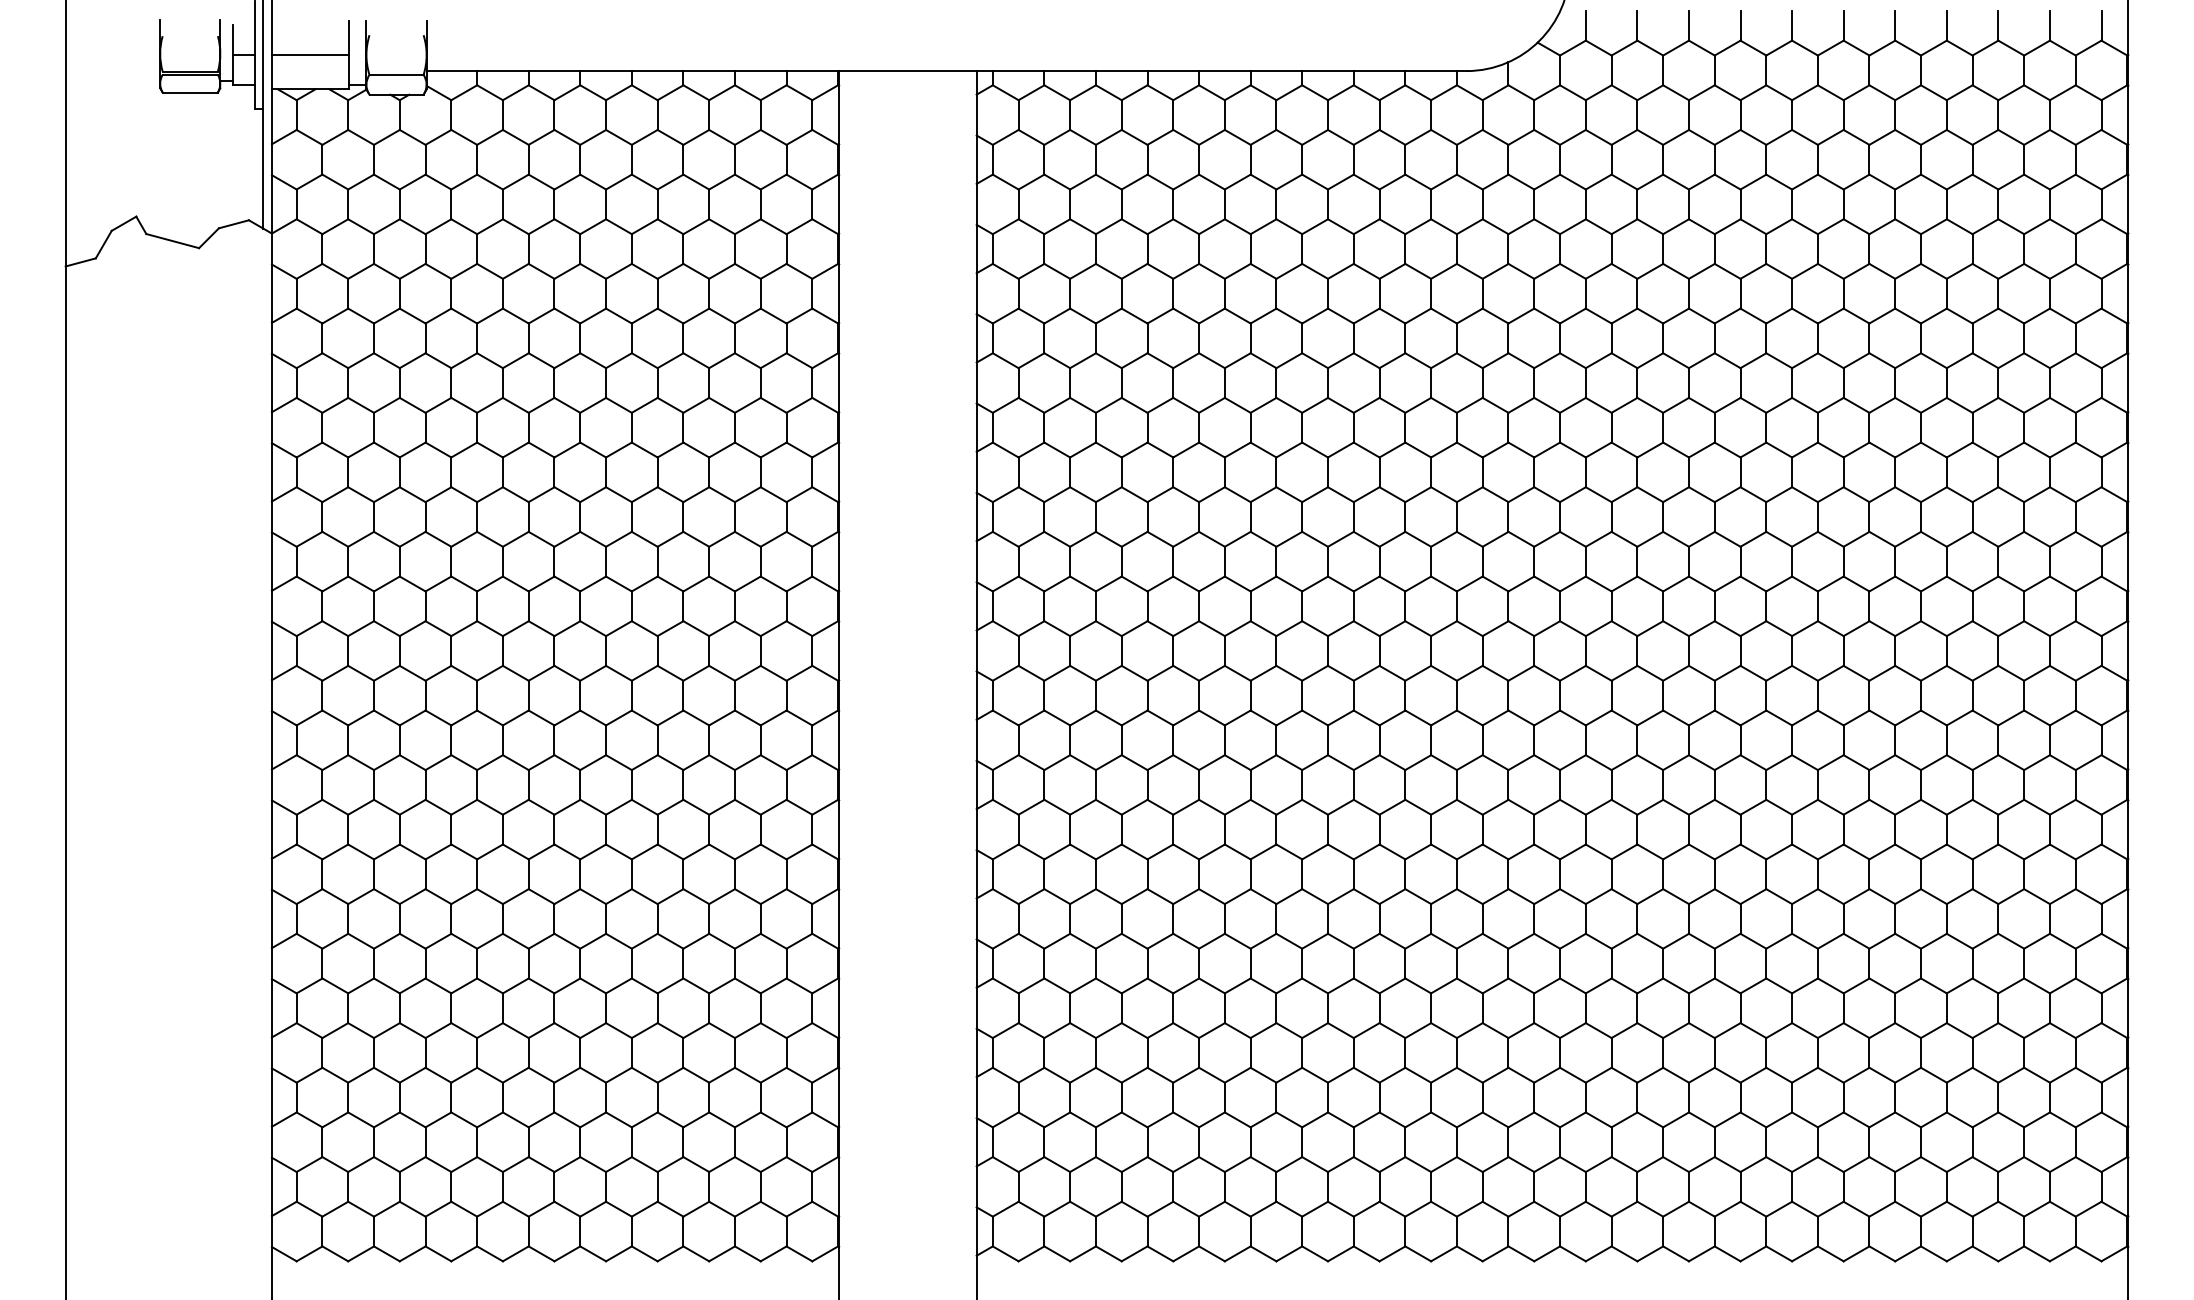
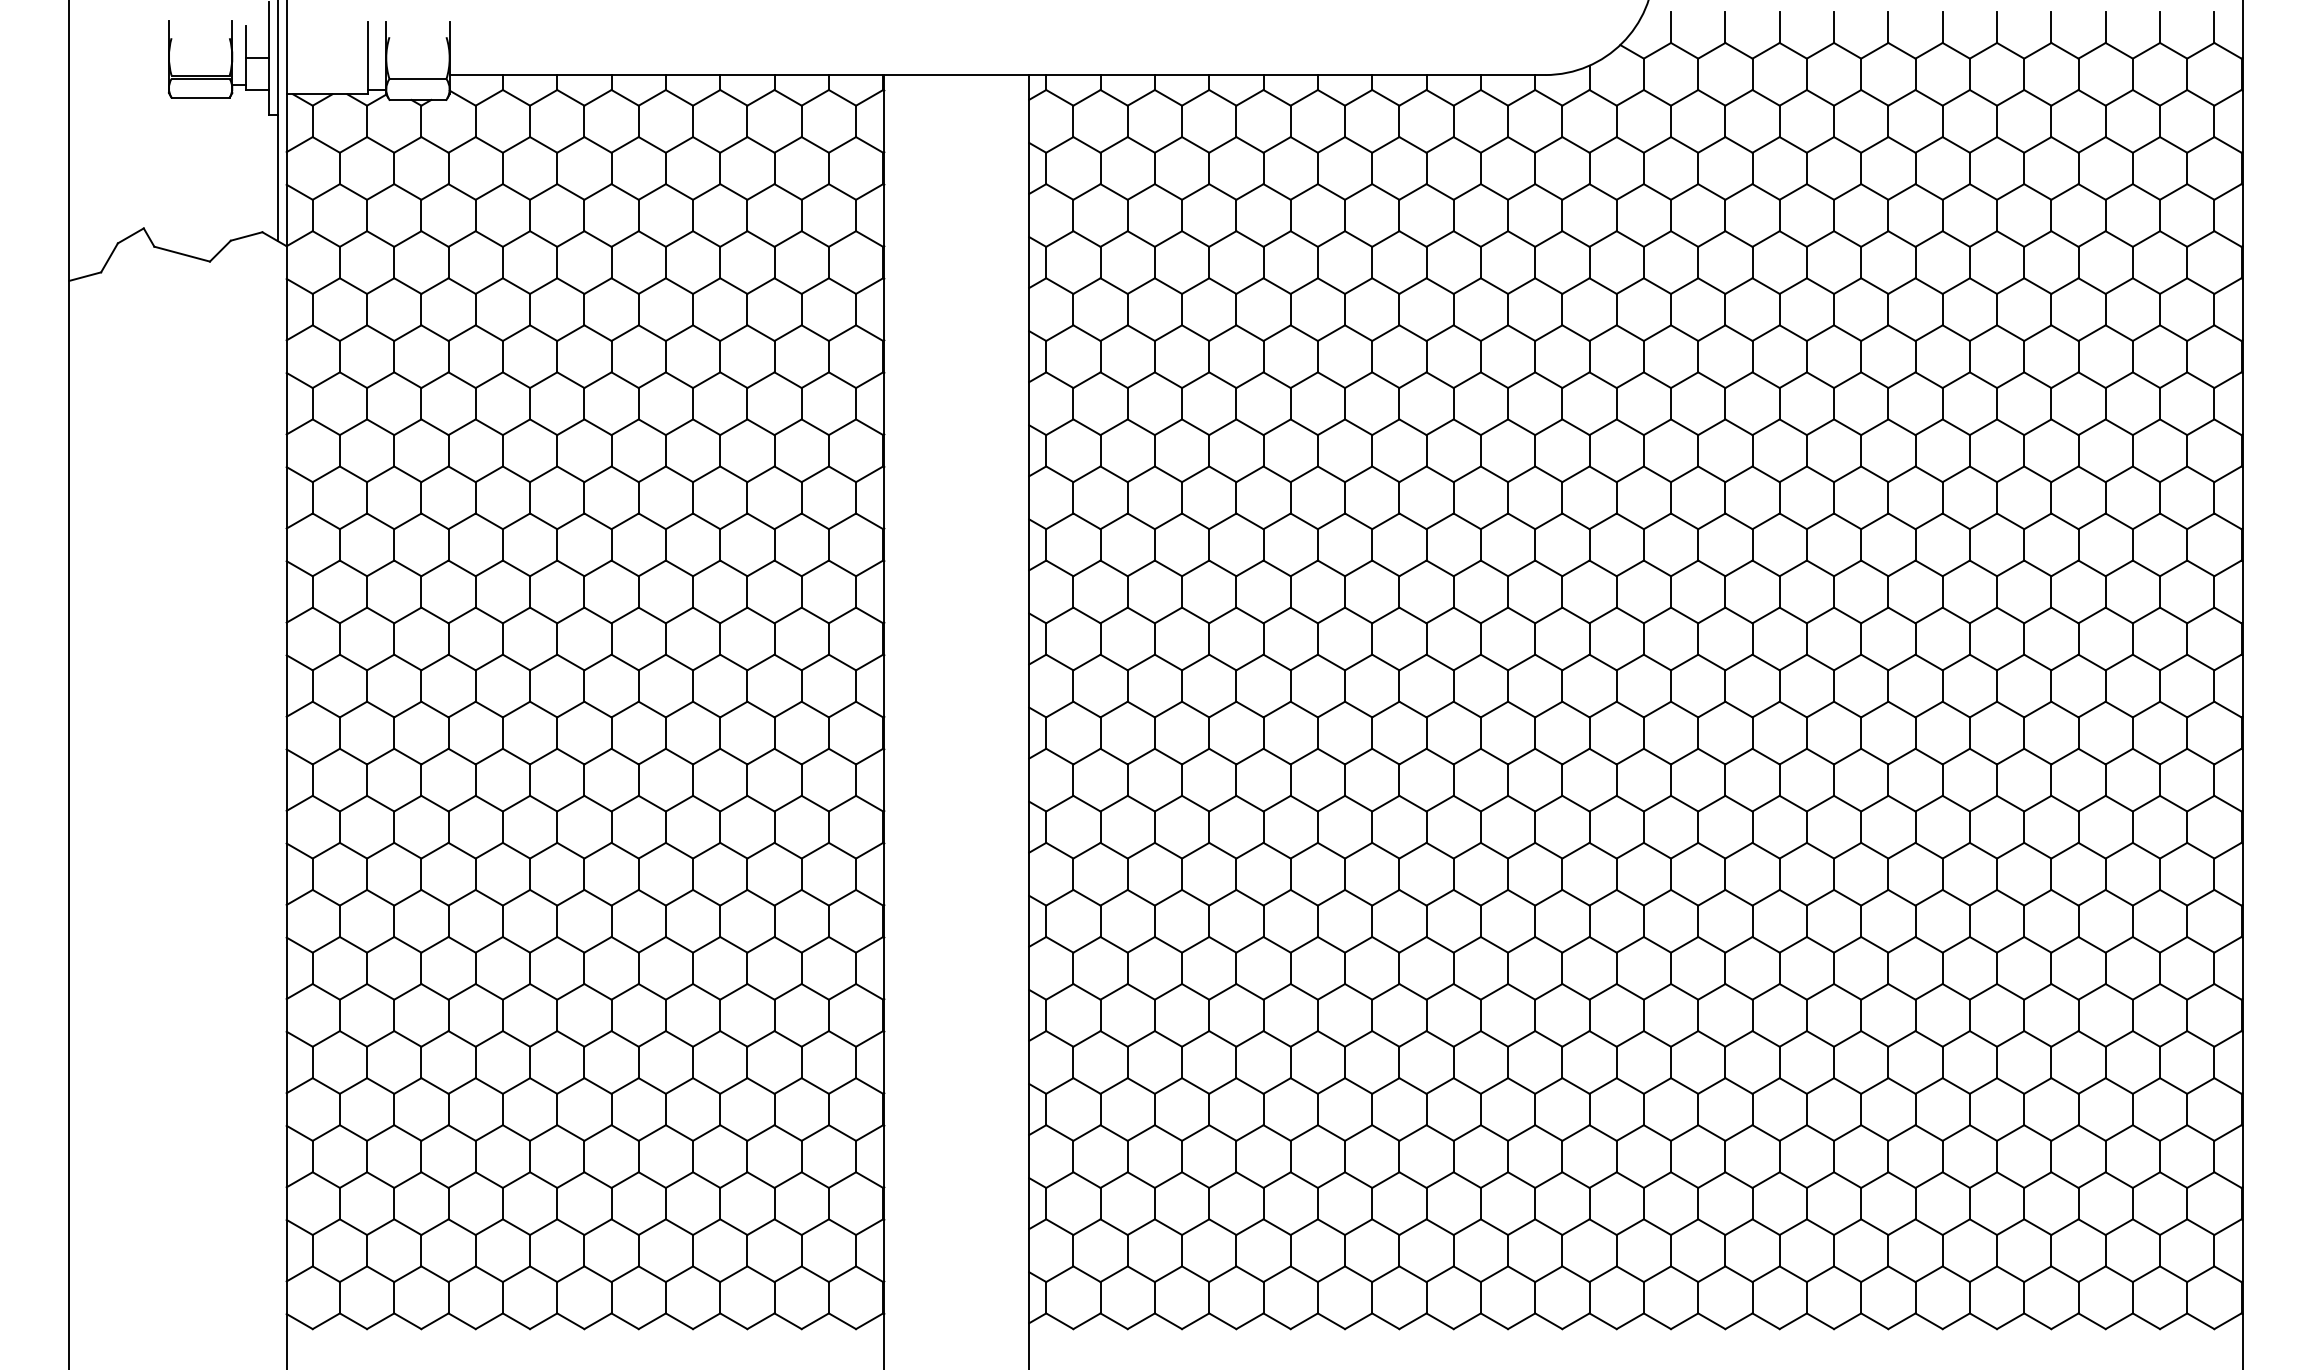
line: (310, 55) -> (327, 58), removed

